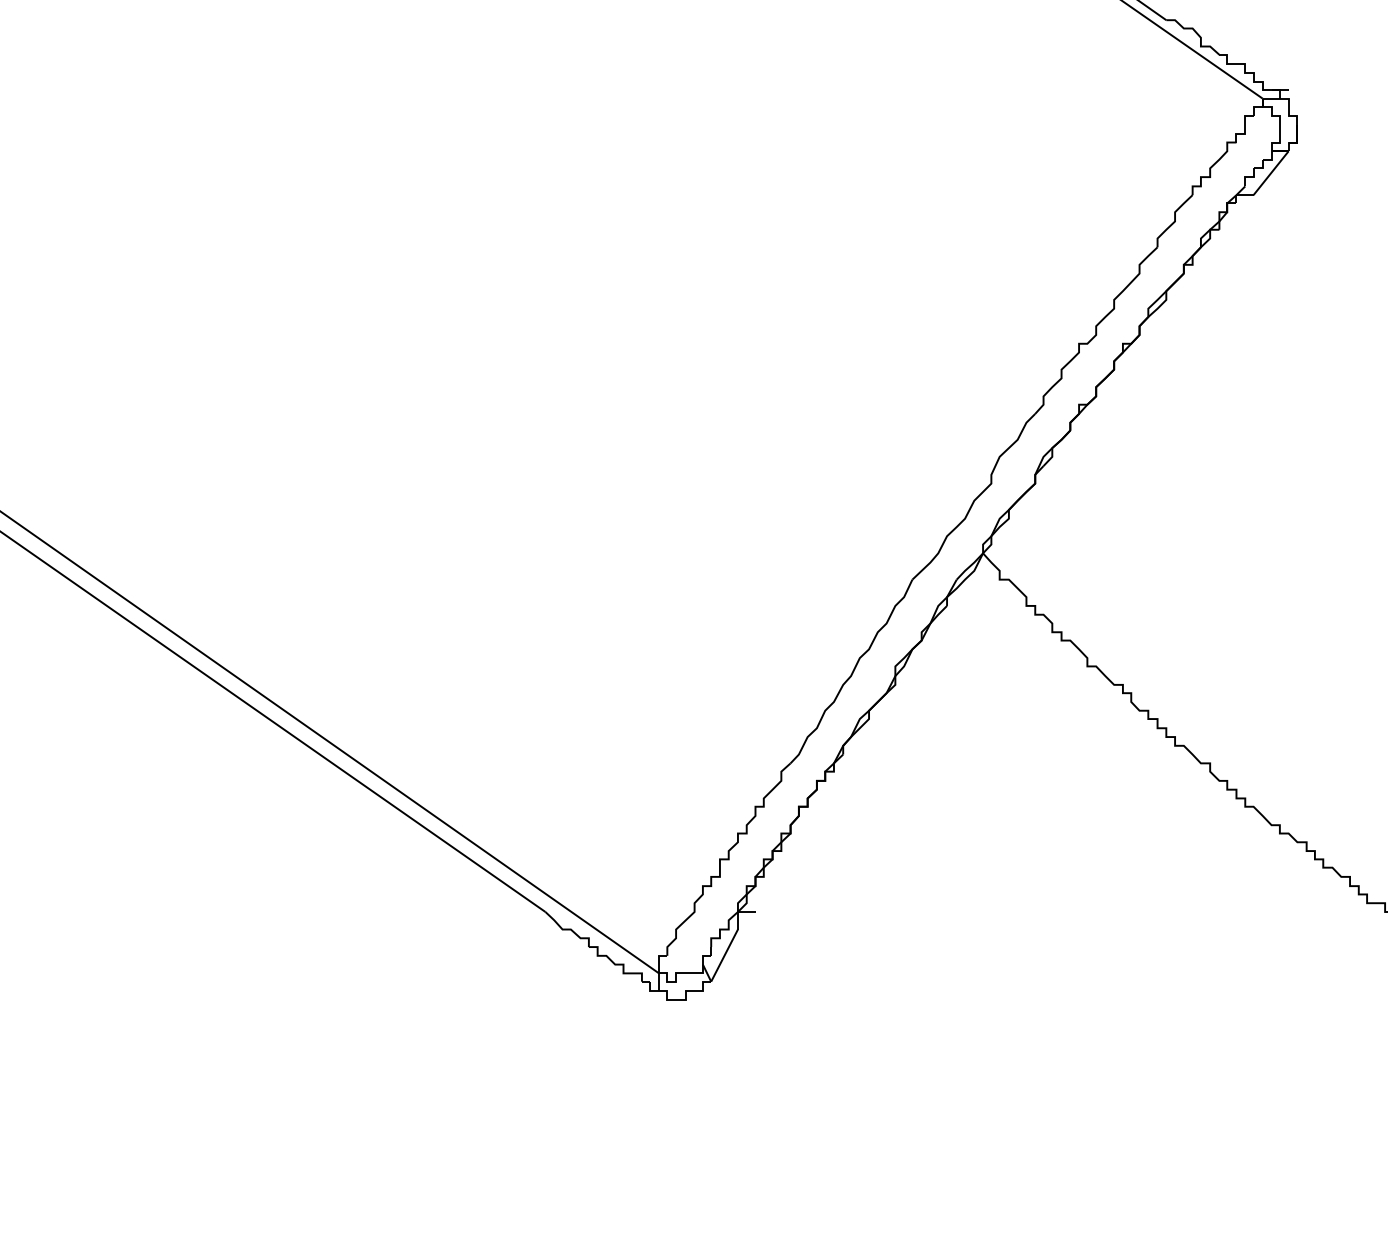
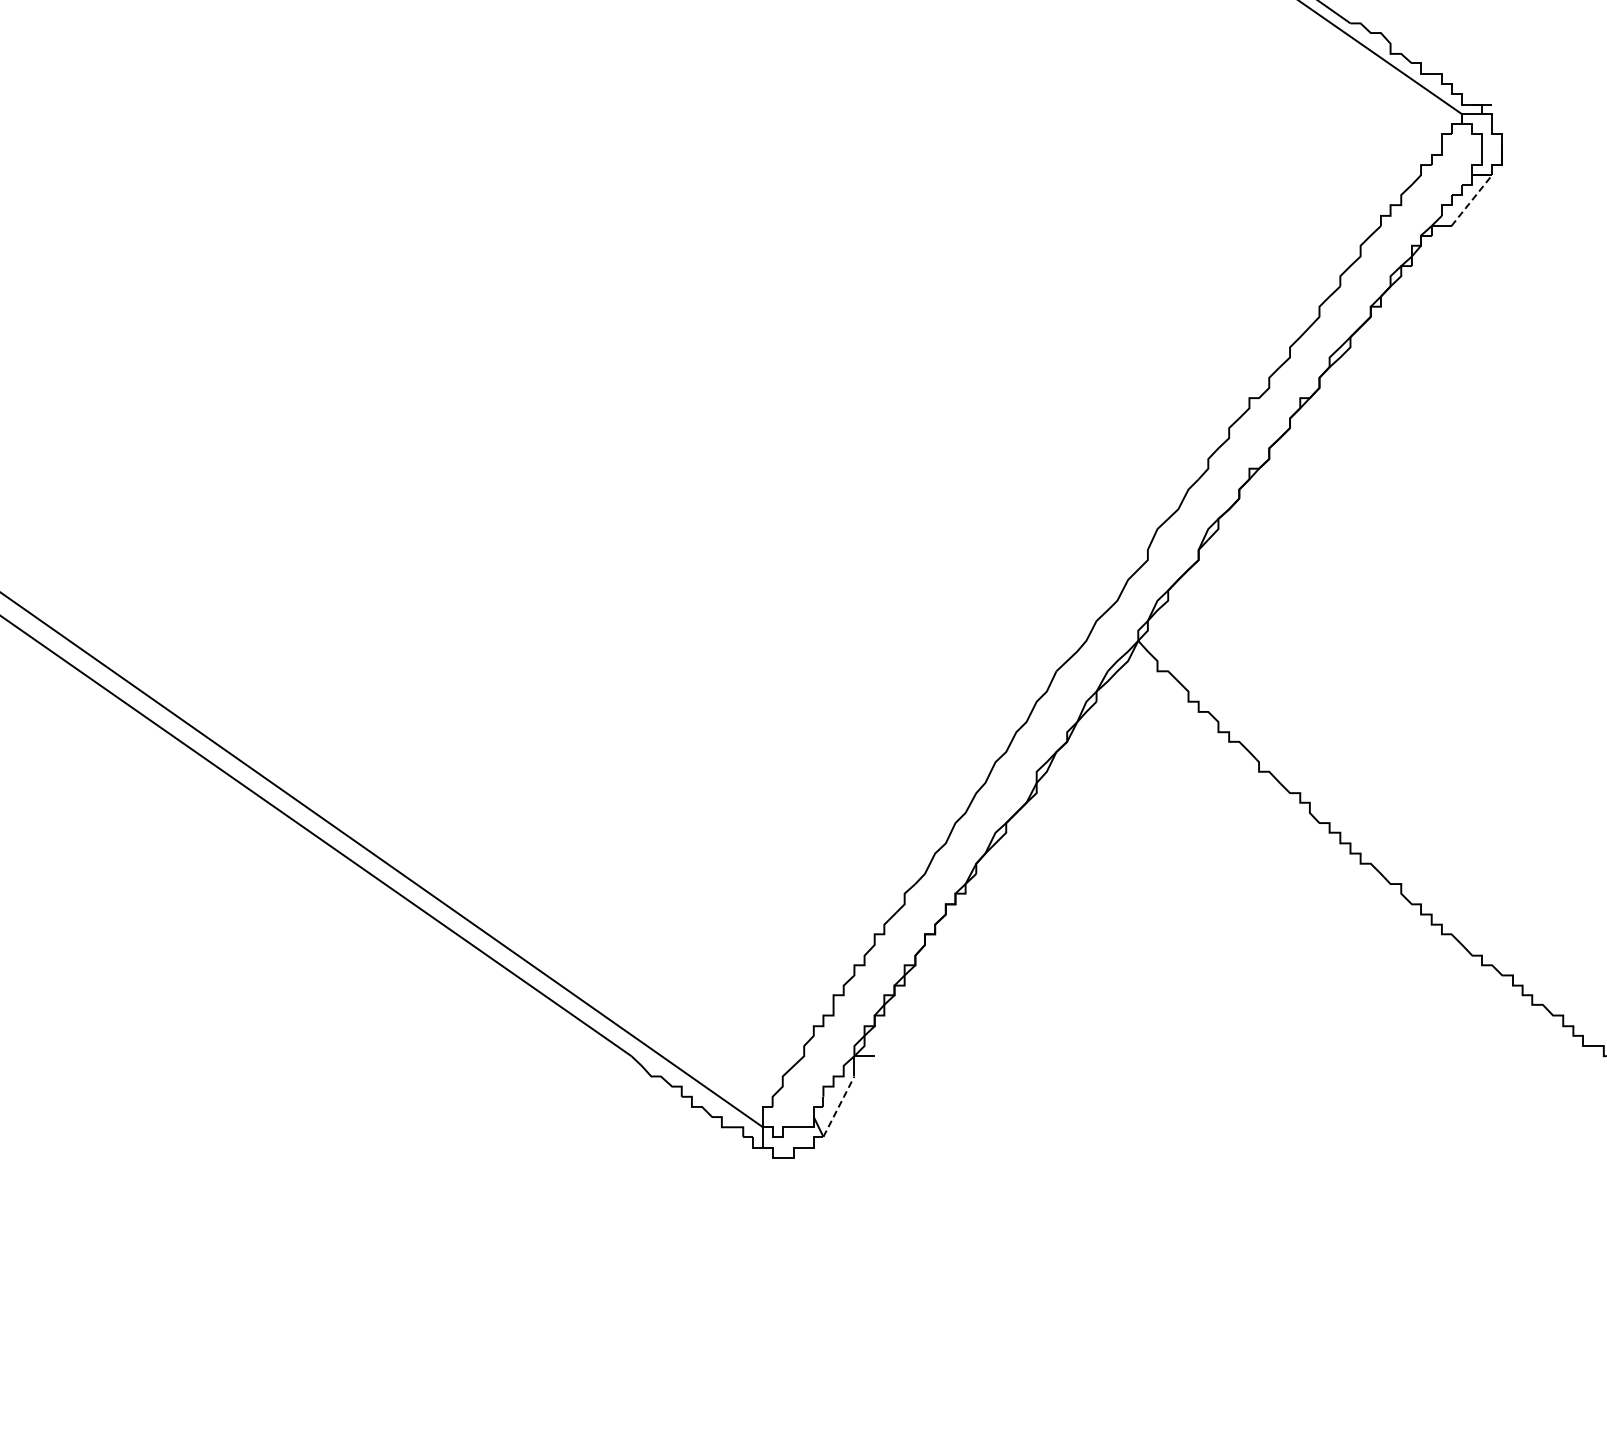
line: (1270, 173) -> (1471, 200), solid -> dashed
line: (724, 955) -> (838, 1106), solid -> dashed

